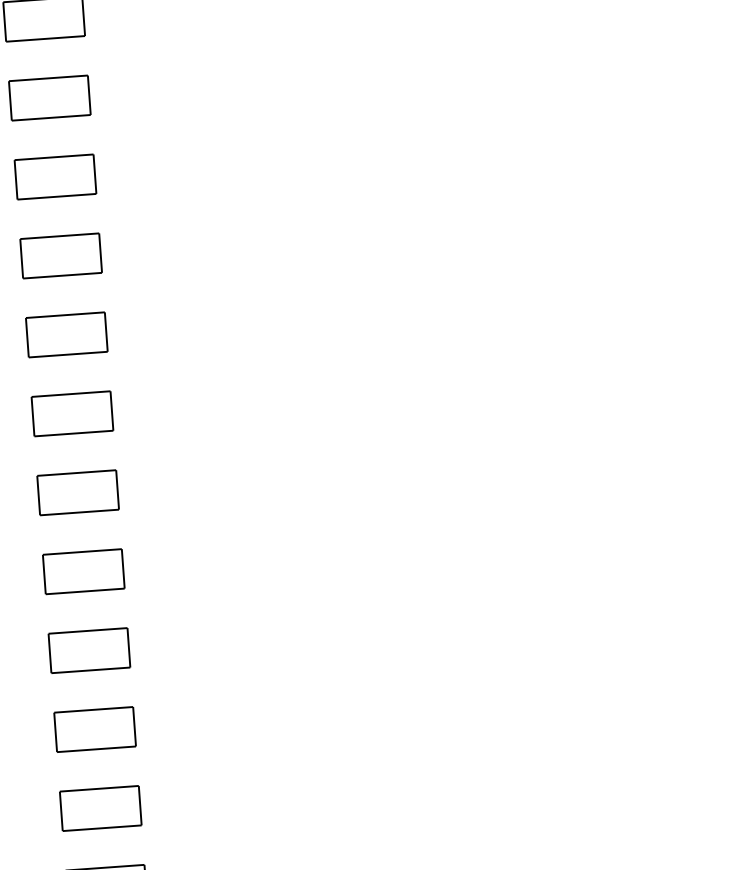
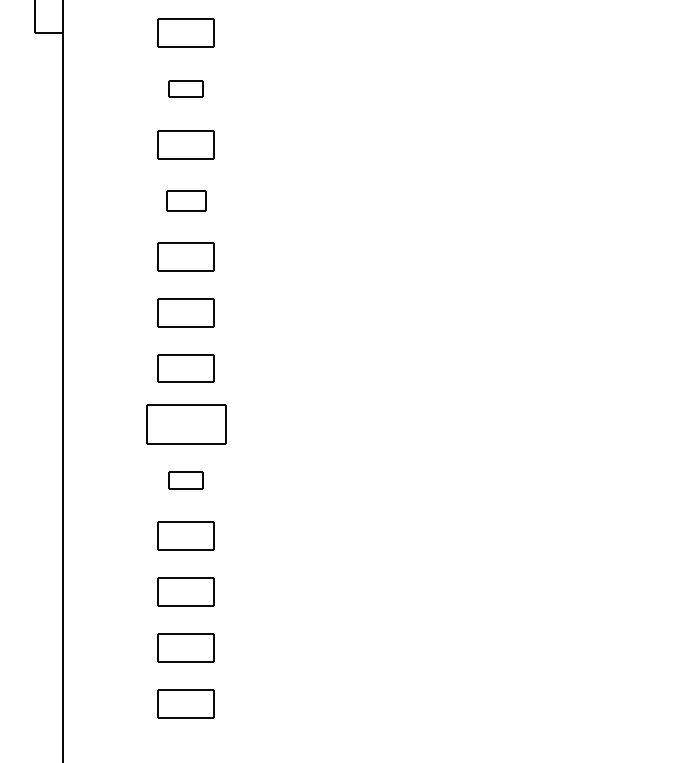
part: (54, 176) -> (185, 88), size x0.6
part: (65, 334) -> (185, 200), size x0.7
part: (88, 649) -> (185, 423), size x1.4
part: (93, 728) -> (185, 479), size x0.6

